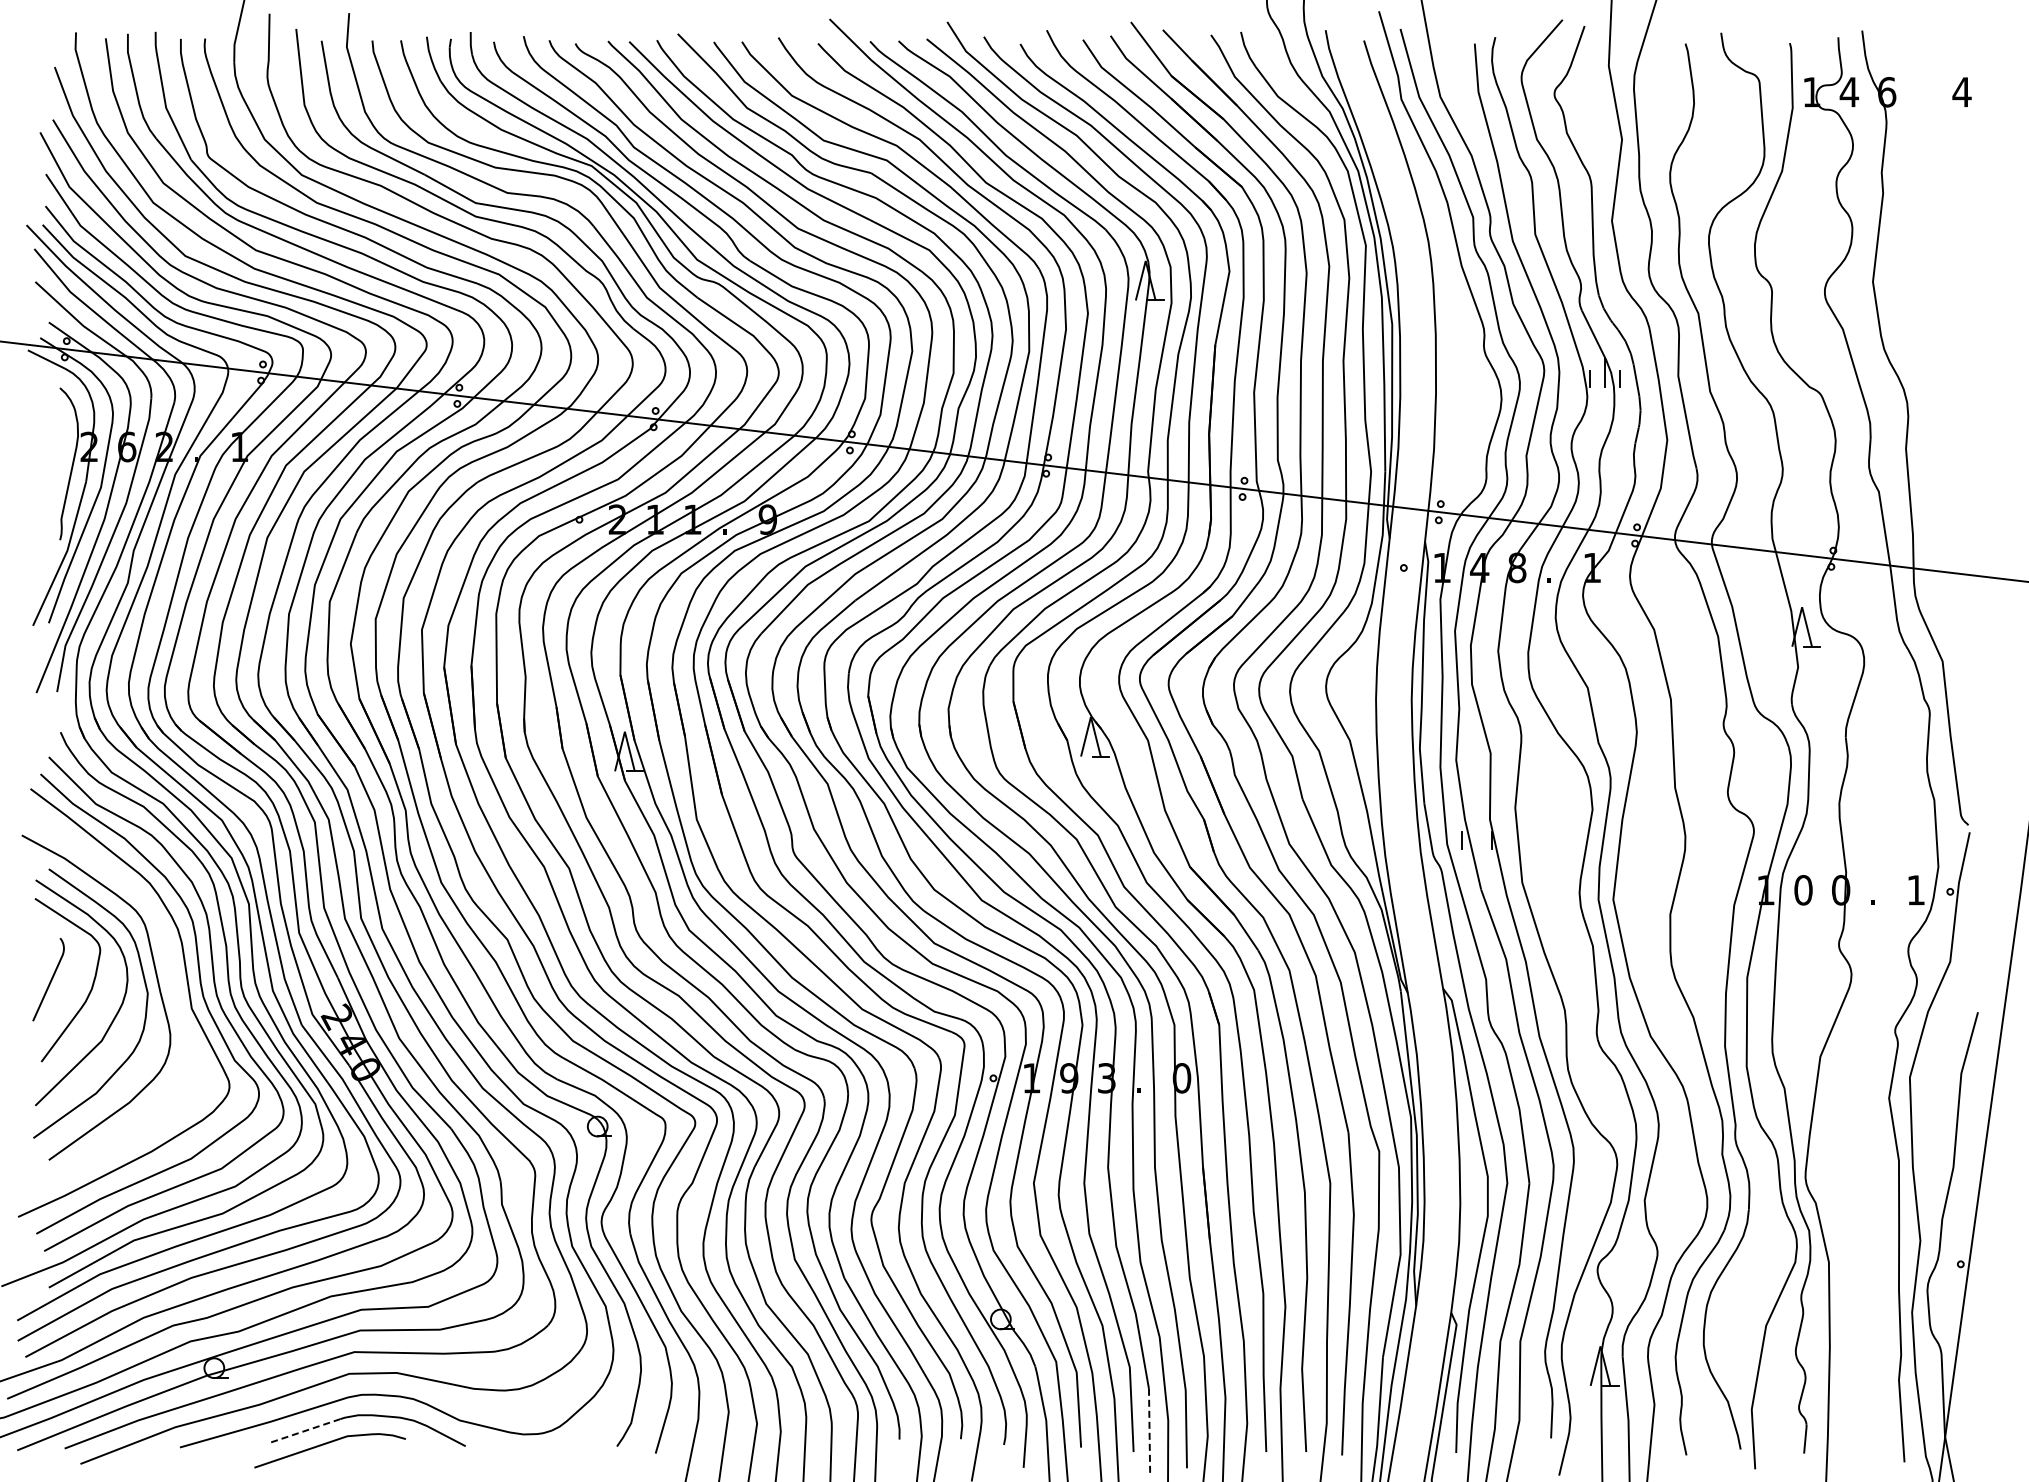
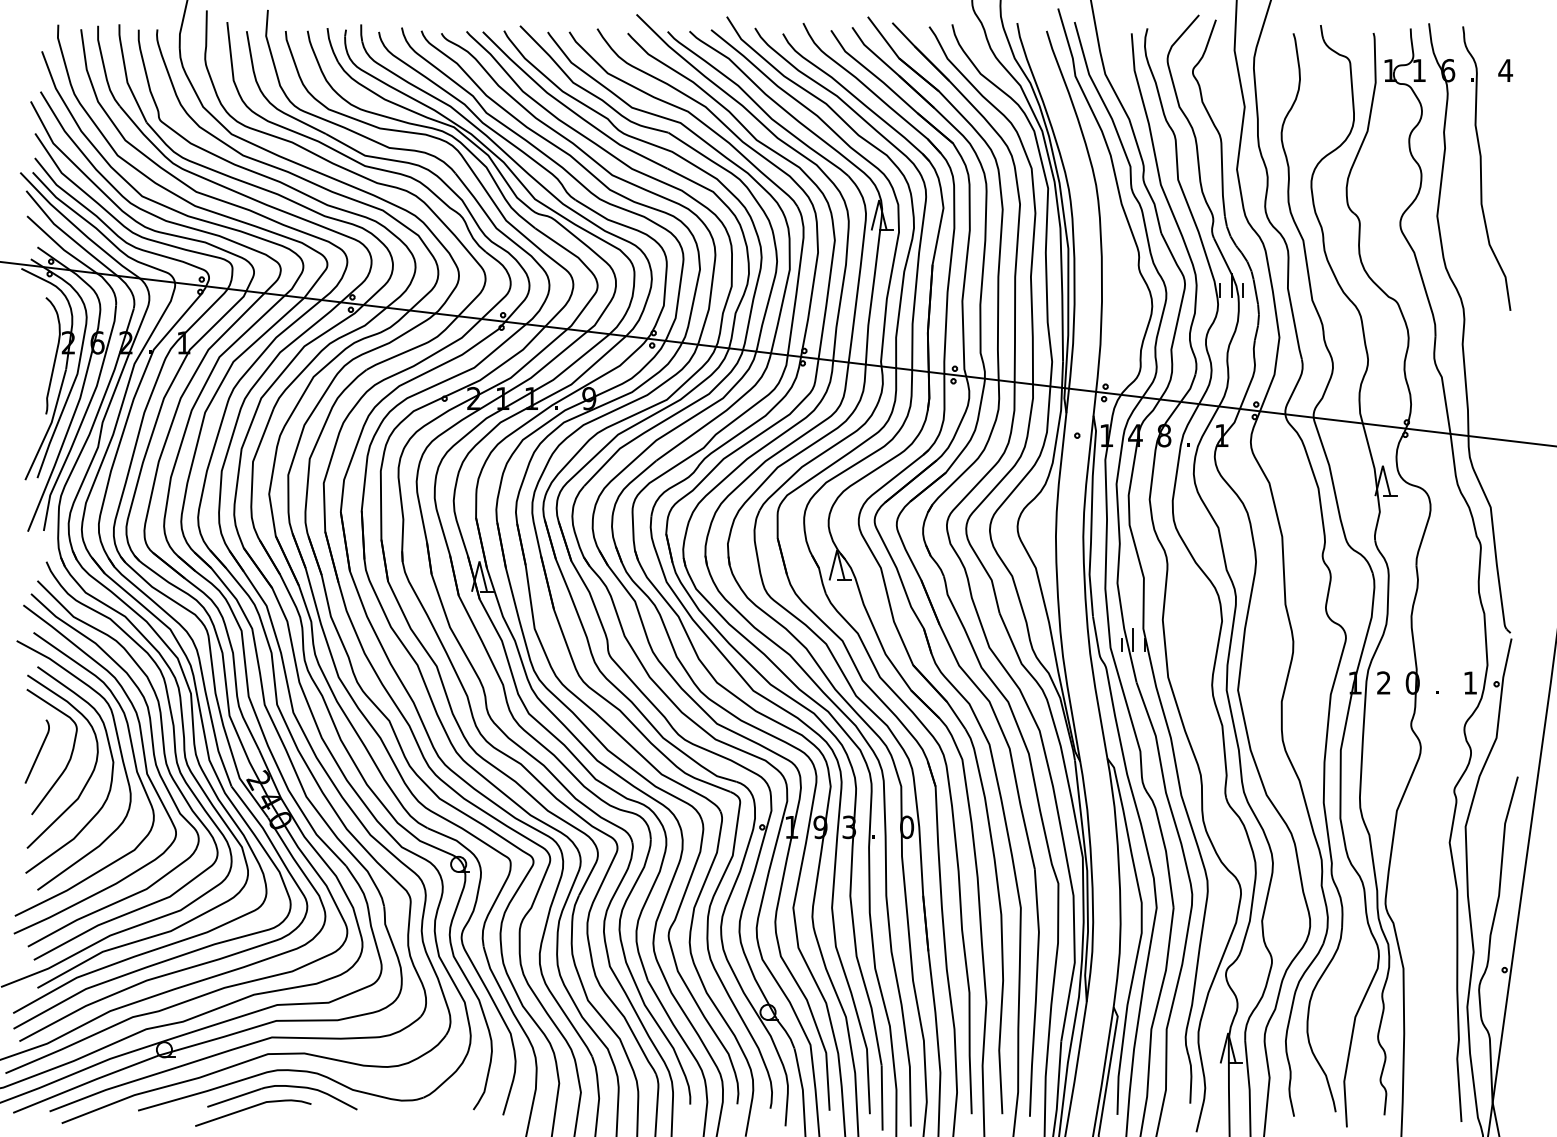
text: (1849, 92) -> (1419, 70), 4 -> 1
part: (1930, 219) -> (1481, 168), added
line: (1476, 833) -> (1133, 639), added
text: (1803, 890) -> (1383, 683), 0 -> 2
curve: (175, 996) -> (134, 764), added
line: (305, 1430) -> (234, 1097), dashed -> solid
line: (1149, 1431) -> (882, 1098), dashed -> solid

